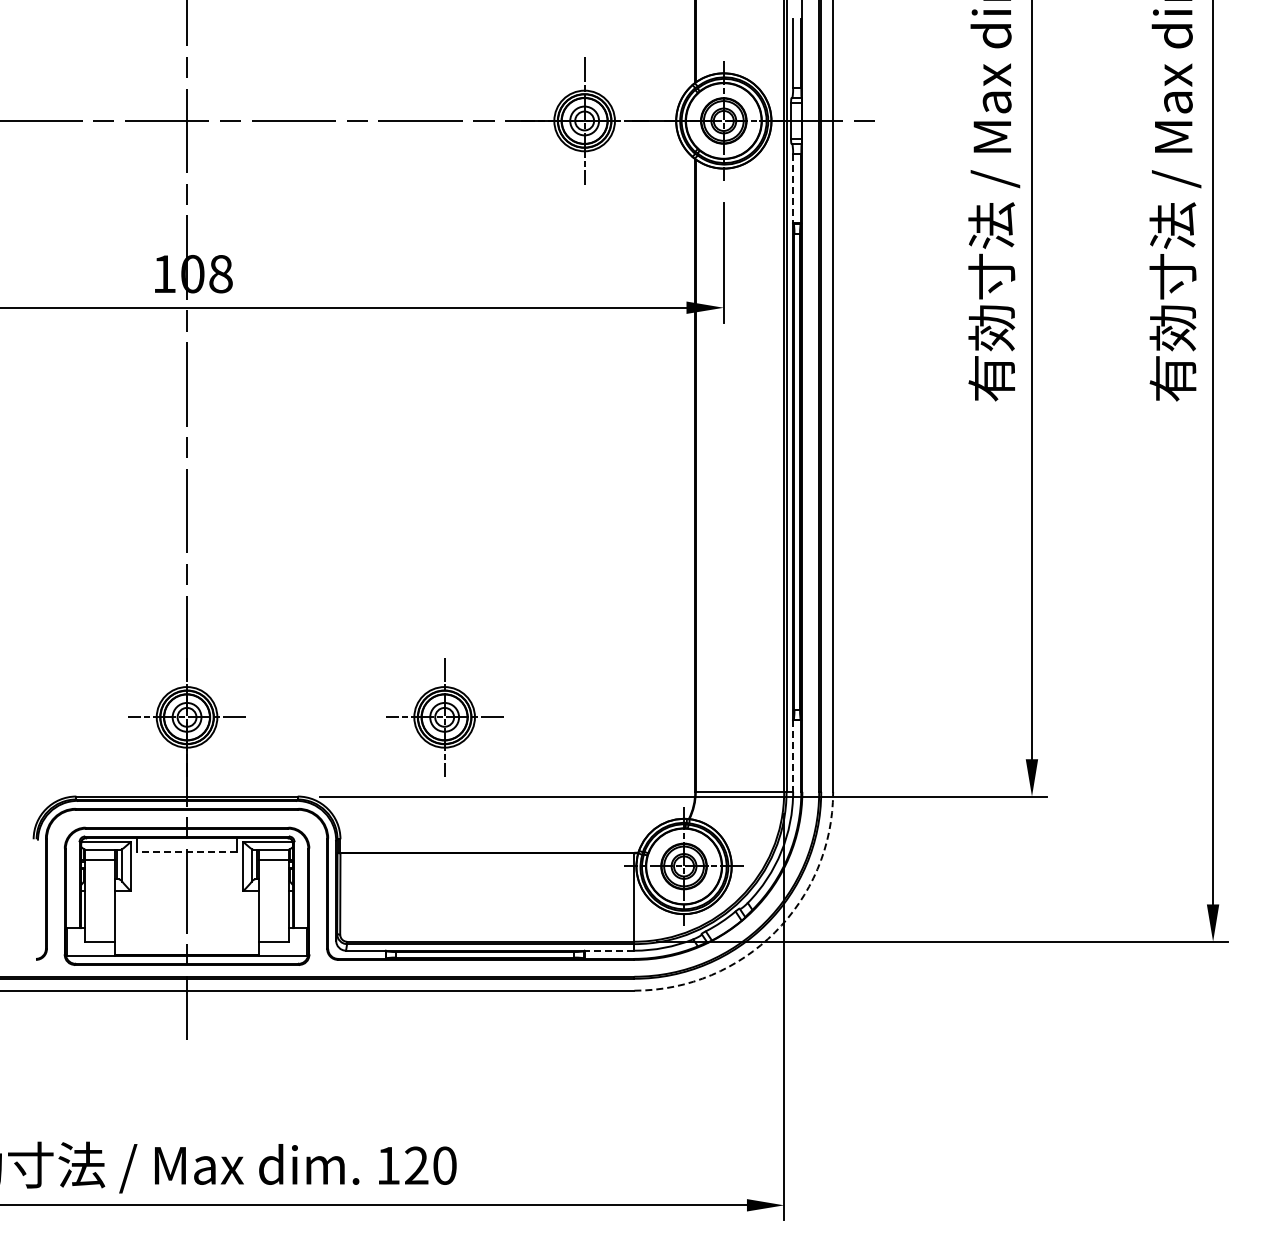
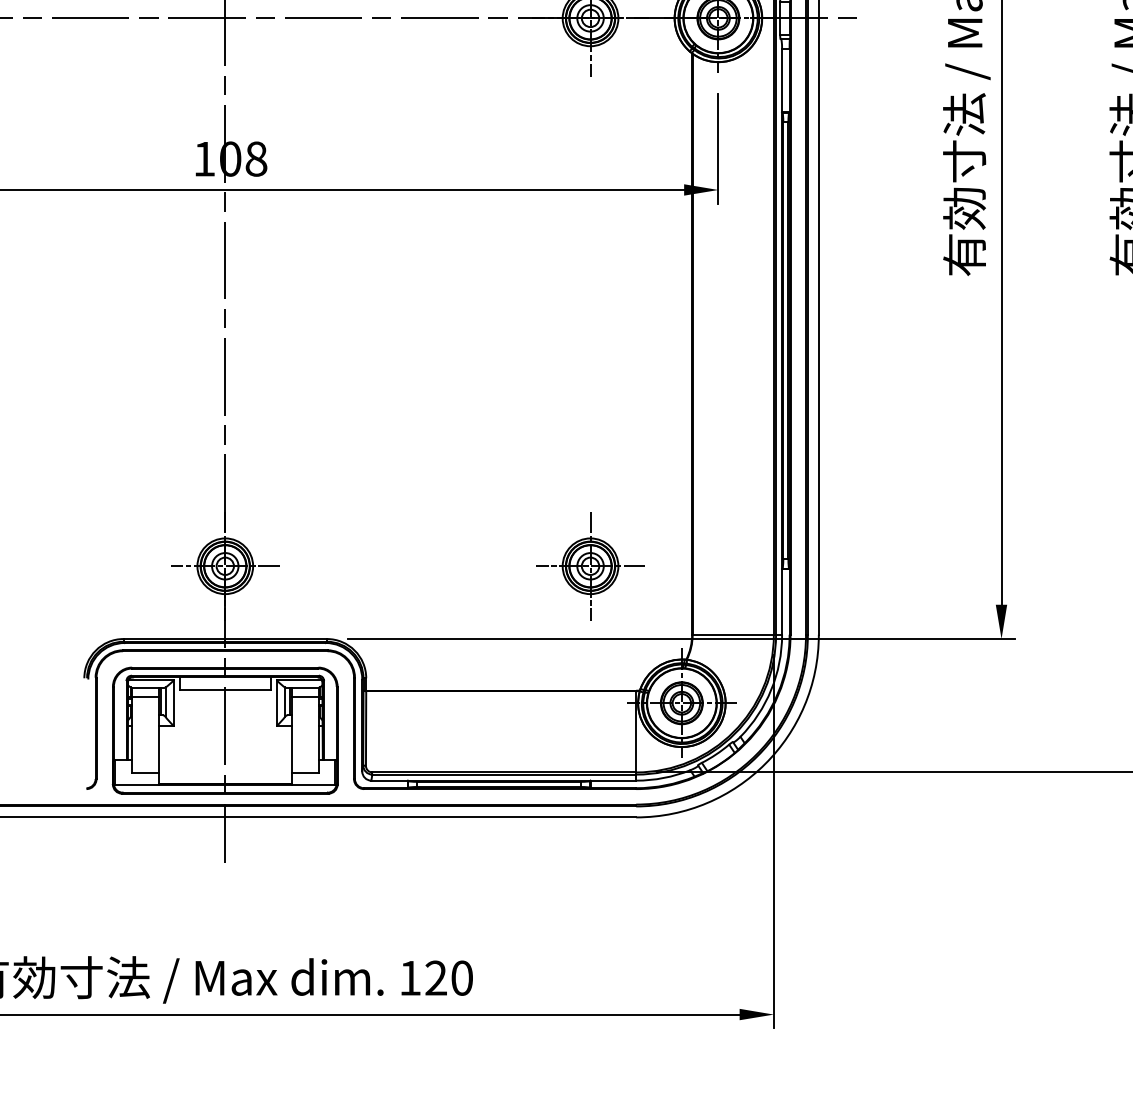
line: (793, 188) -> (782, 80), dashed -> solid
part: (444, 717) -> (590, 566), moved
line: (793, 756) -> (782, 602), dashed -> solid
line: (187, 851) -> (225, 689), dashed -> solid
arc: (774, 932) -> (764, 763), dashed -> solid
line: (609, 950) -> (613, 780), dashed -> solid

